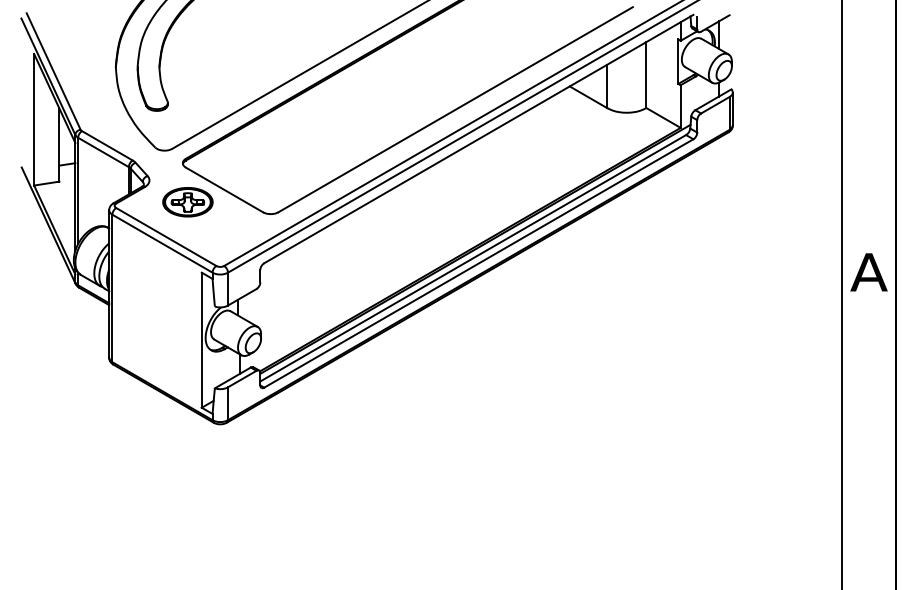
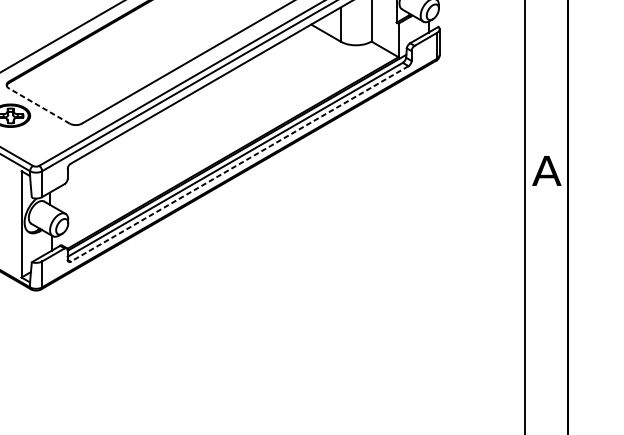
line: (224, 189) -> (39, 105), solid -> dashed
line: (478, 263) -> (239, 163), solid -> dashed

